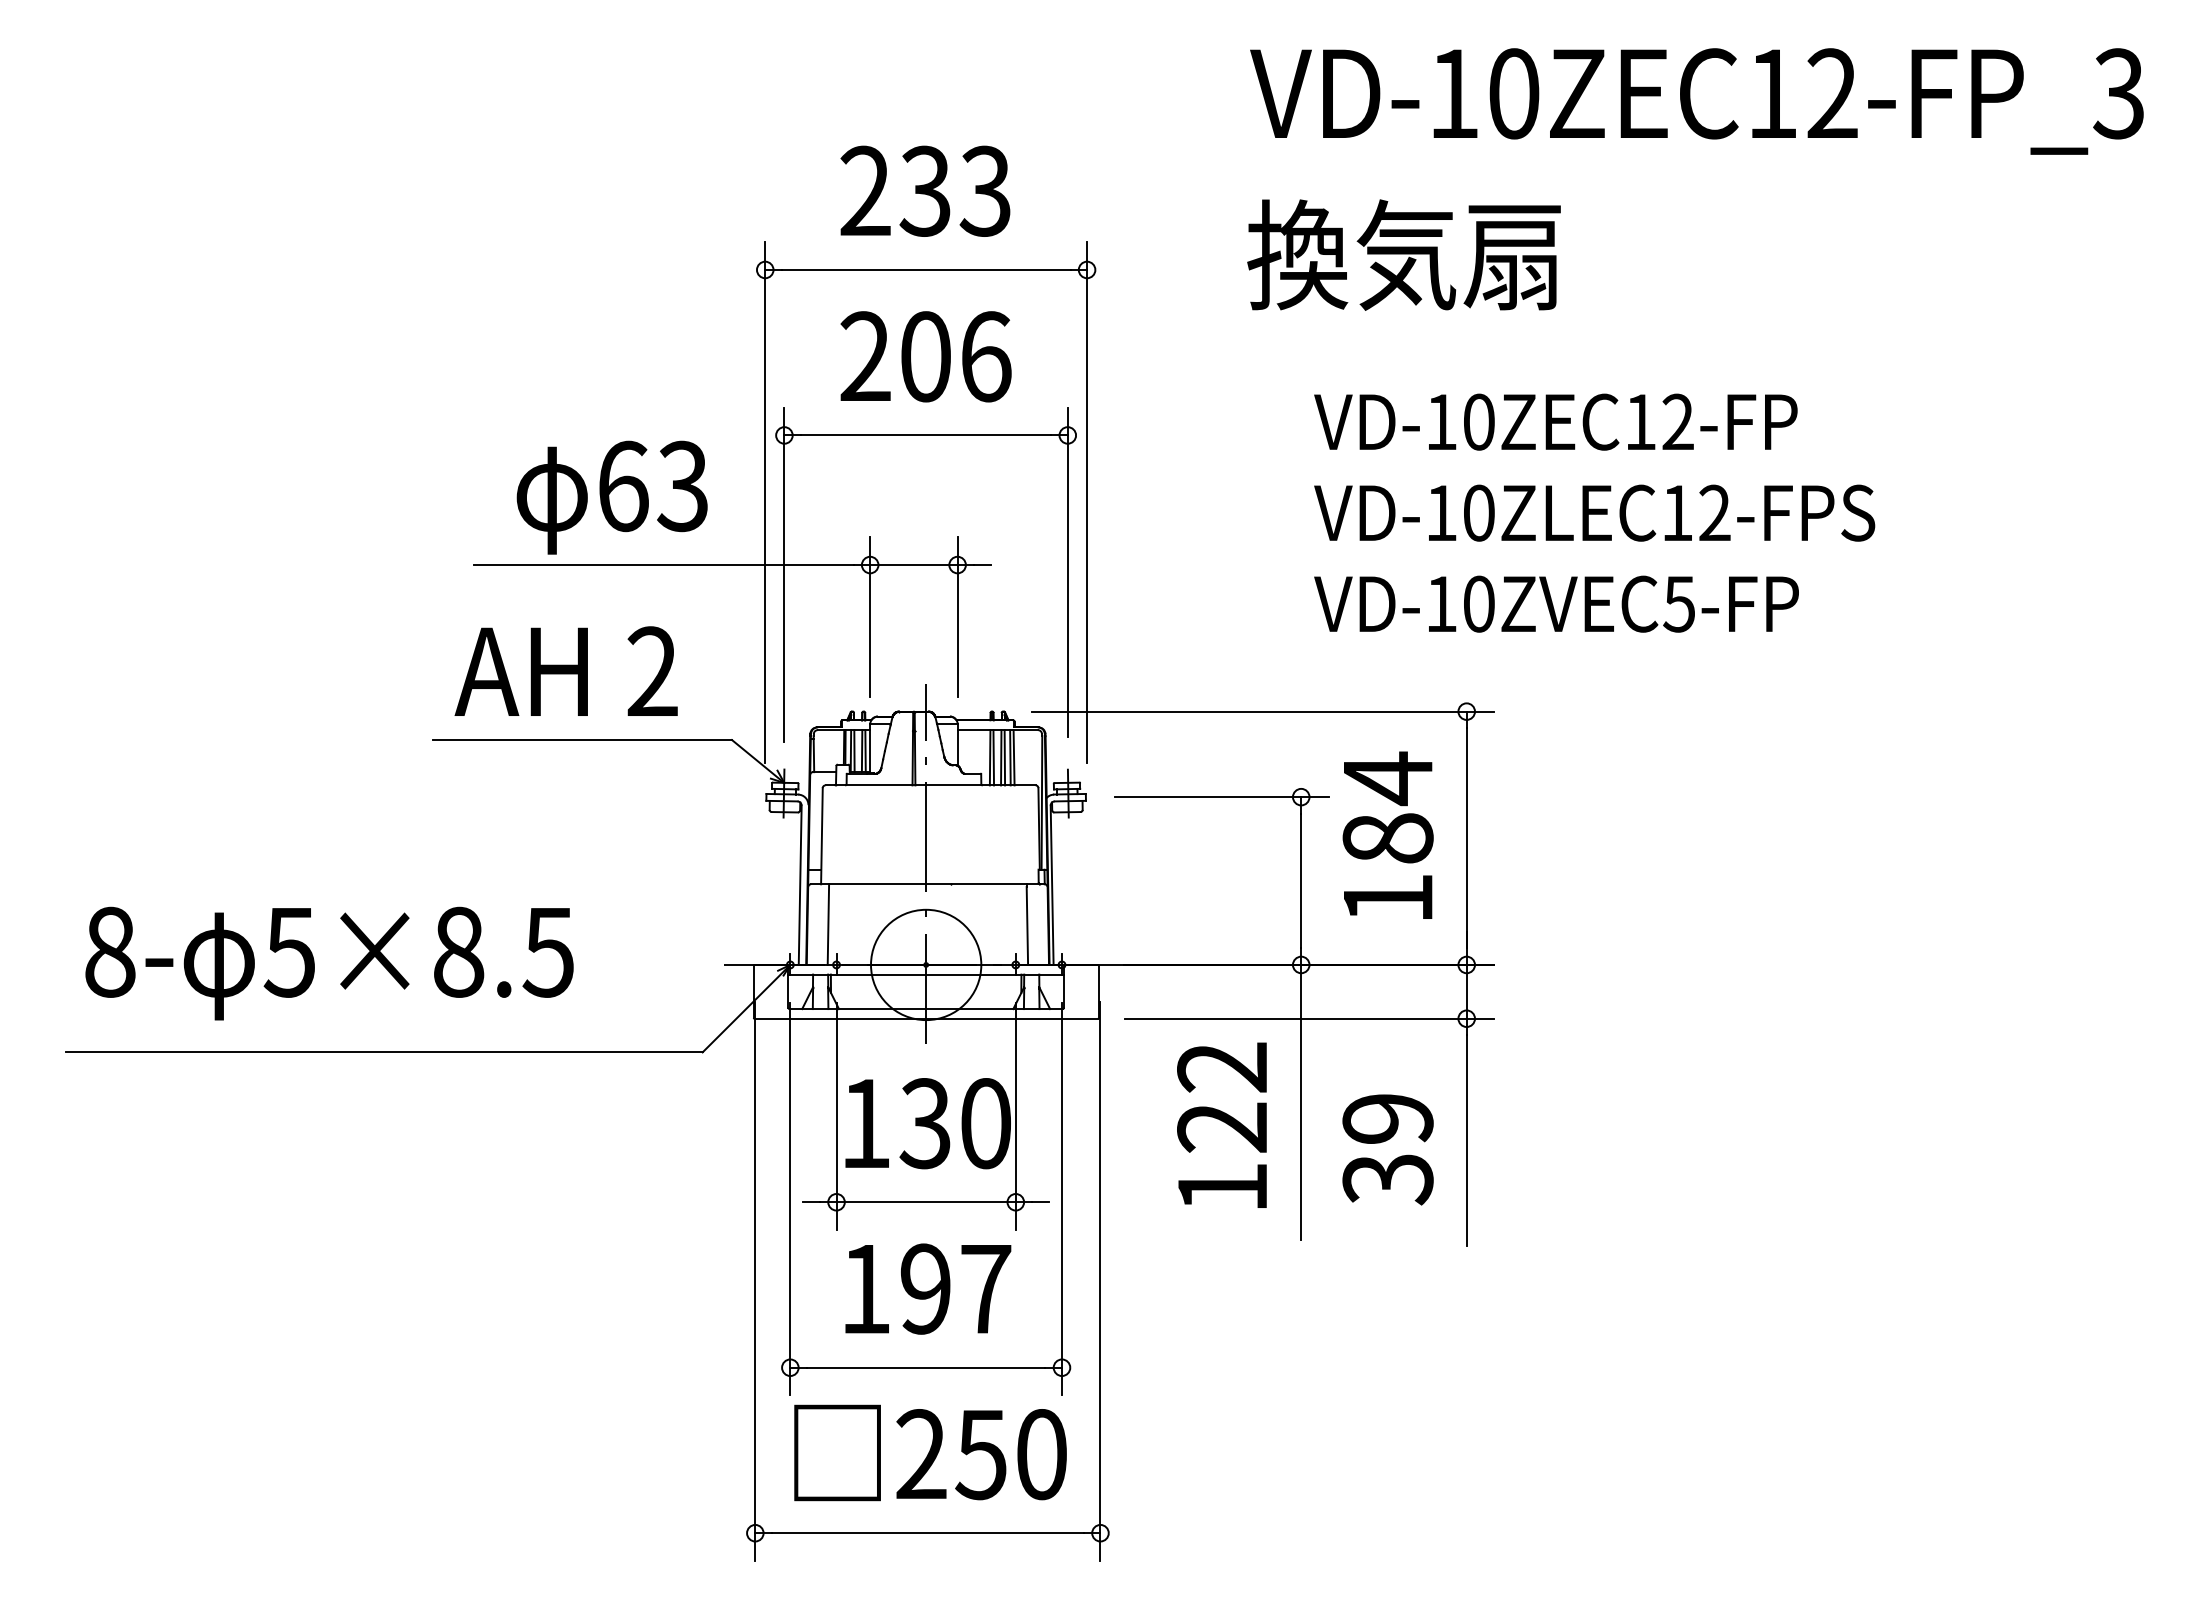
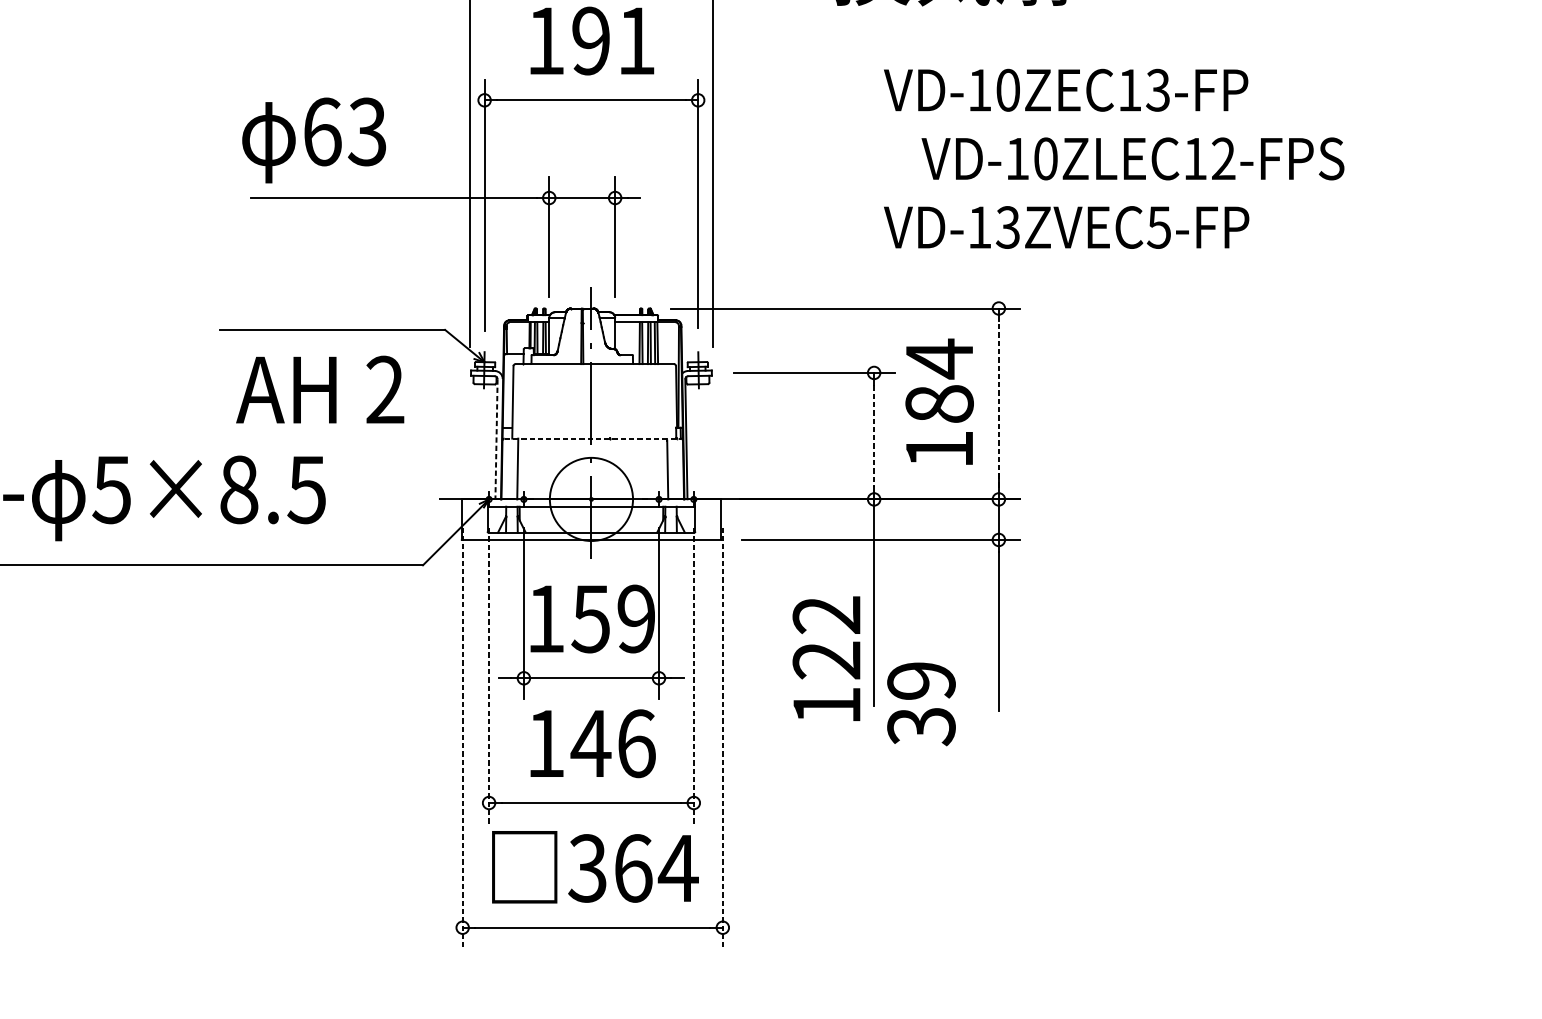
text: (925, 356) -> (590, 40), 206 -> 191
text: (1677, 422) -> (1157, 90), VD-10ZEC12-FP -> VD-10ZEC13-FP
text: (611, 497) -> (313, 140), moved
text: (1594, 512) -> (1132, 158), moved
text: (1478, 603) -> (1007, 226), VD-10ZVEC5-FP -> VD-13ZVEC5-FP
text: (565, 670) -> (319, 389), moved
line: (1466, 837) -> (998, 403), solid -> dashed
line: (1301, 881) -> (874, 436), solid -> dashed
line: (927, 884) -> (592, 438), solid -> dashed
line: (800, 885) -> (496, 439), solid -> dashed
text: (954, 1123) -> (612, 618), 130 -> 159
text: (1221, 1124) -> (826, 658), moved
text: (1387, 1149) -> (921, 704), moved
line: (790, 1199) -> (489, 676), solid -> dashed
line: (1062, 1199) -> (694, 676), solid -> dashed
line: (755, 1282) -> (462, 738), solid -> dashed
line: (1100, 1282) -> (722, 738), solid -> dashed
text: (954, 1288) -> (612, 743), 197 -> 146
text: (981, 1454) -> (633, 868), 250 -> 364

